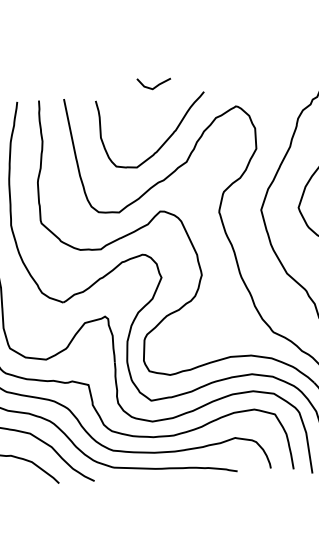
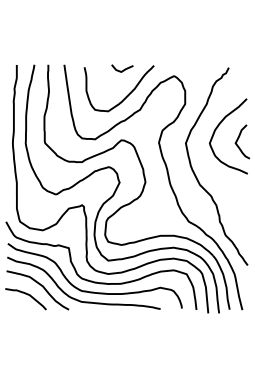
curve: (155, 85) -> (123, 69), moved

